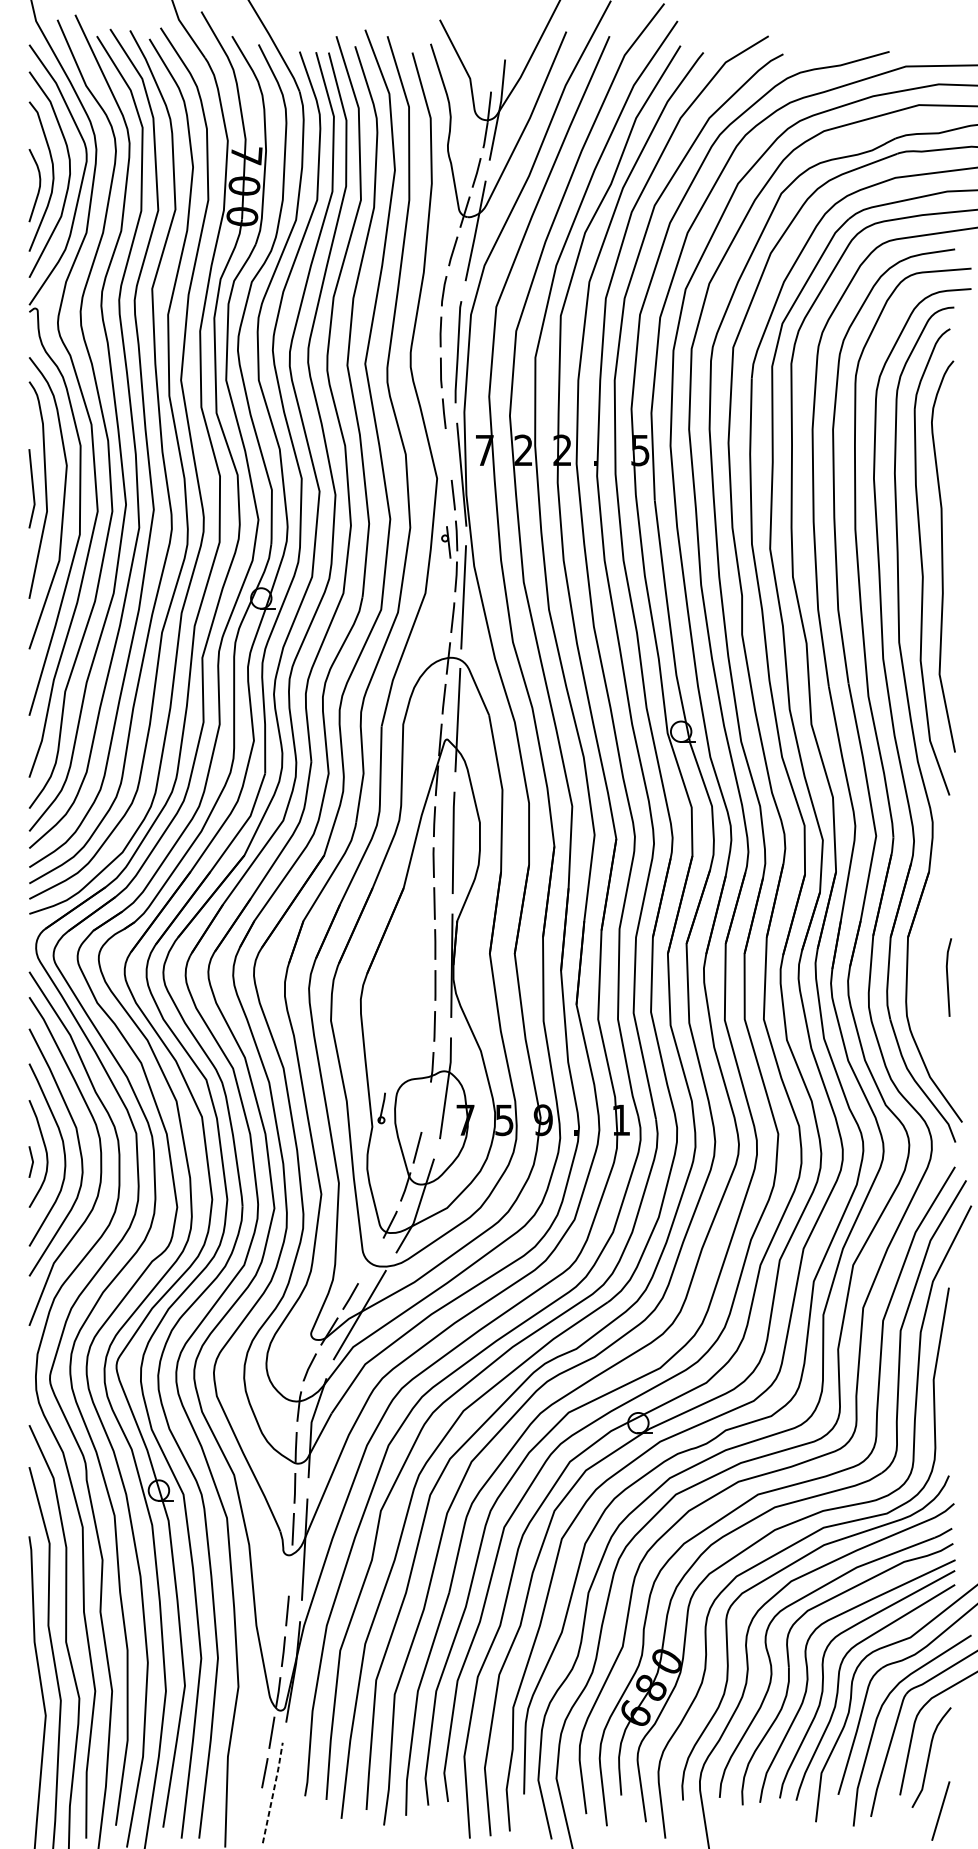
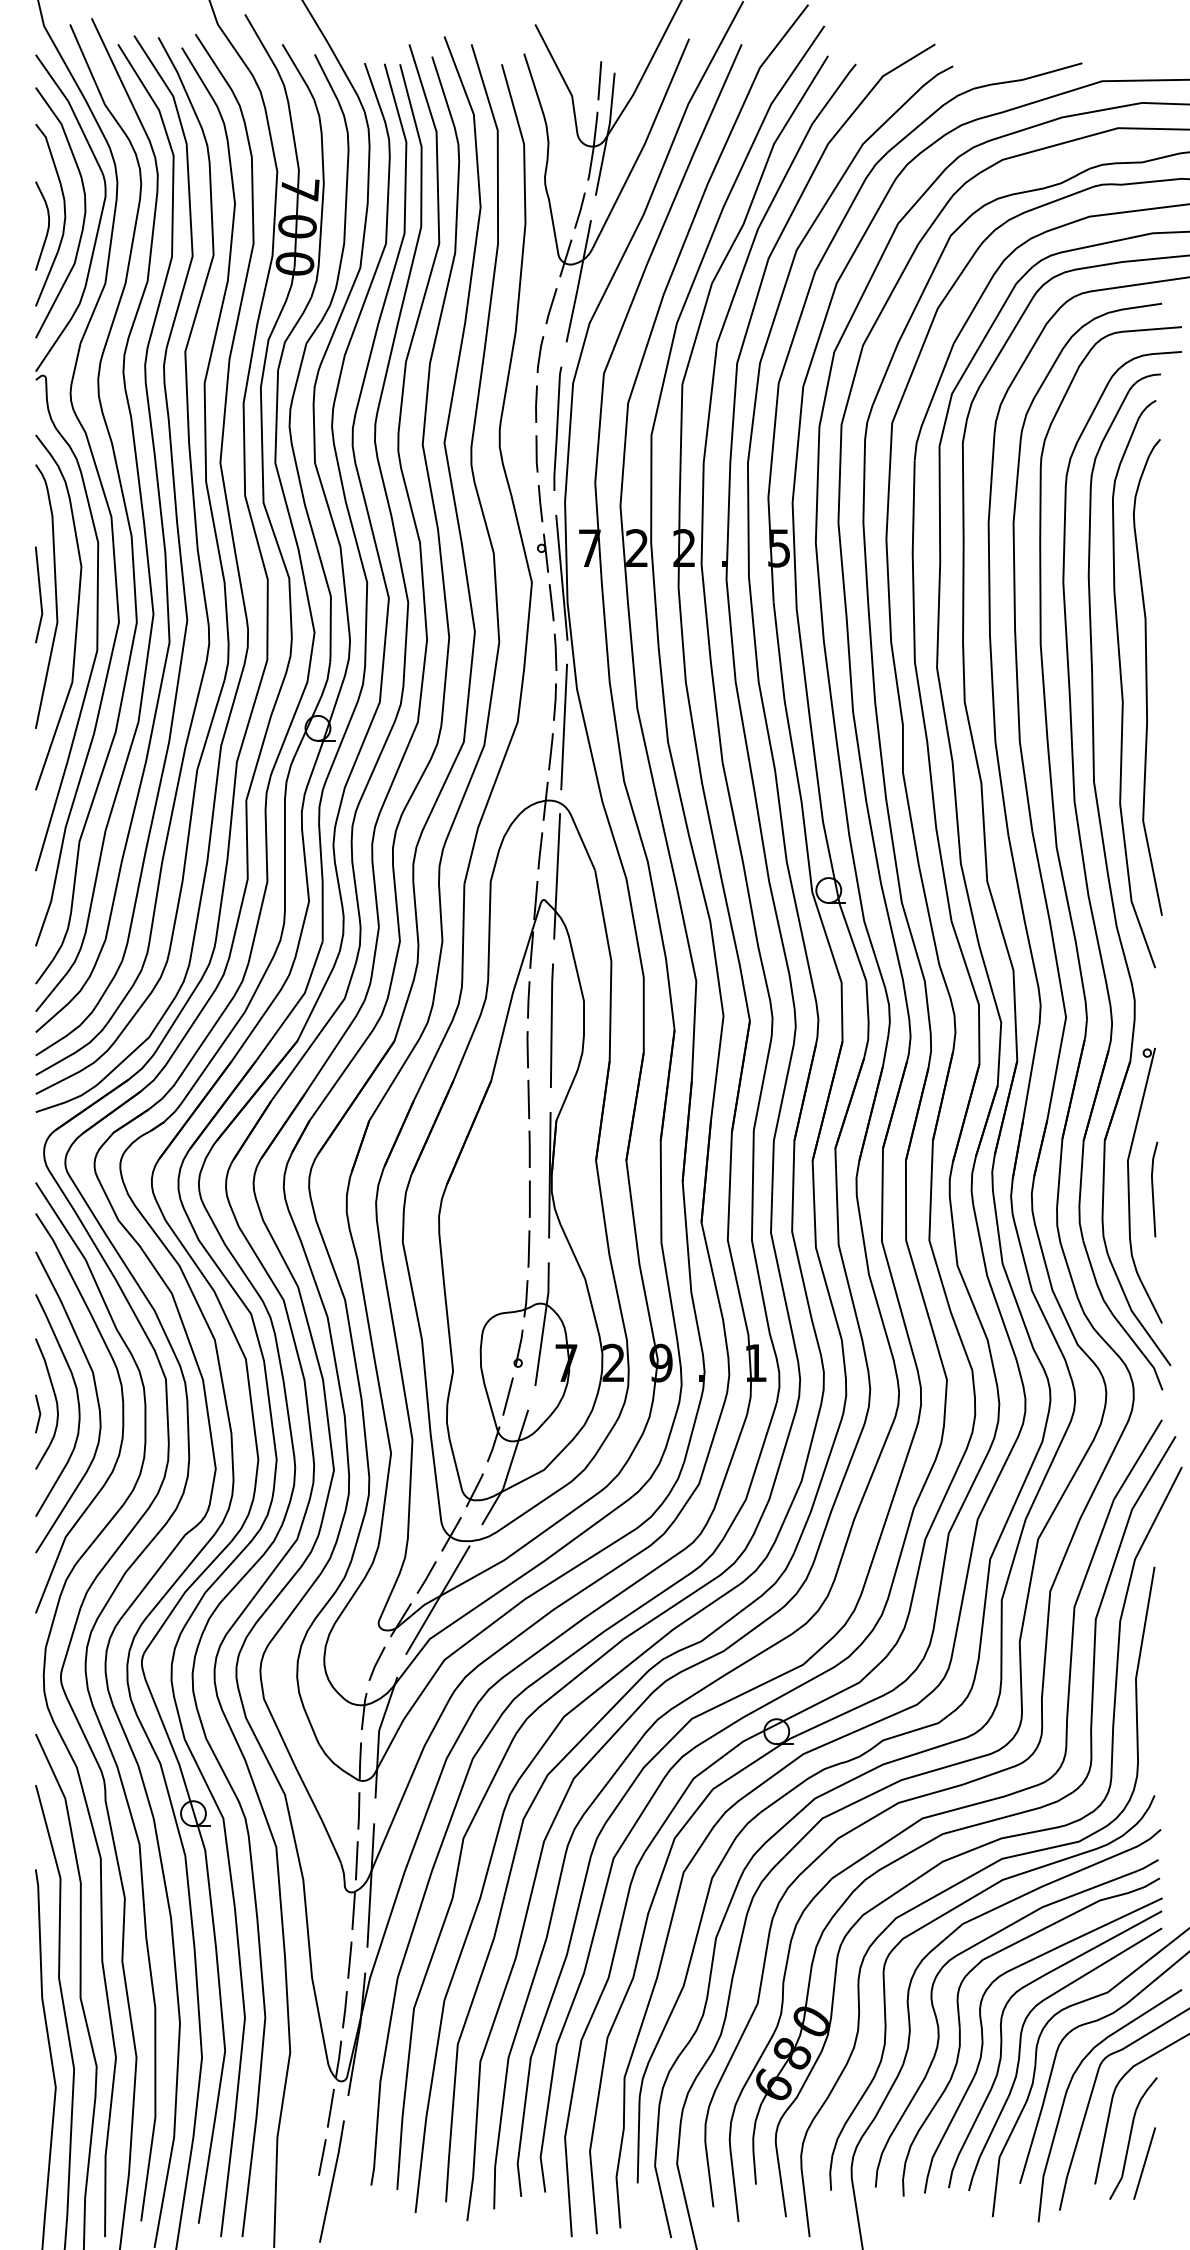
line: (492, 65) -> (599, 80), added
part: (445, 541) -> (542, 552), moved
part: (928, 974) -> (1129, 1185), added
part: (381, 1108) -> (518, 1348), moved
text: (504, 1119) -> (613, 1362), 5 -> 2
line: (371, 1261) -> (451, 1534), added
line: (290, 1570) -> (353, 1910), added
line: (273, 1792) -> (332, 2180), dashed -> solid
line: (940, 1811) -> (1144, 2163), moved

